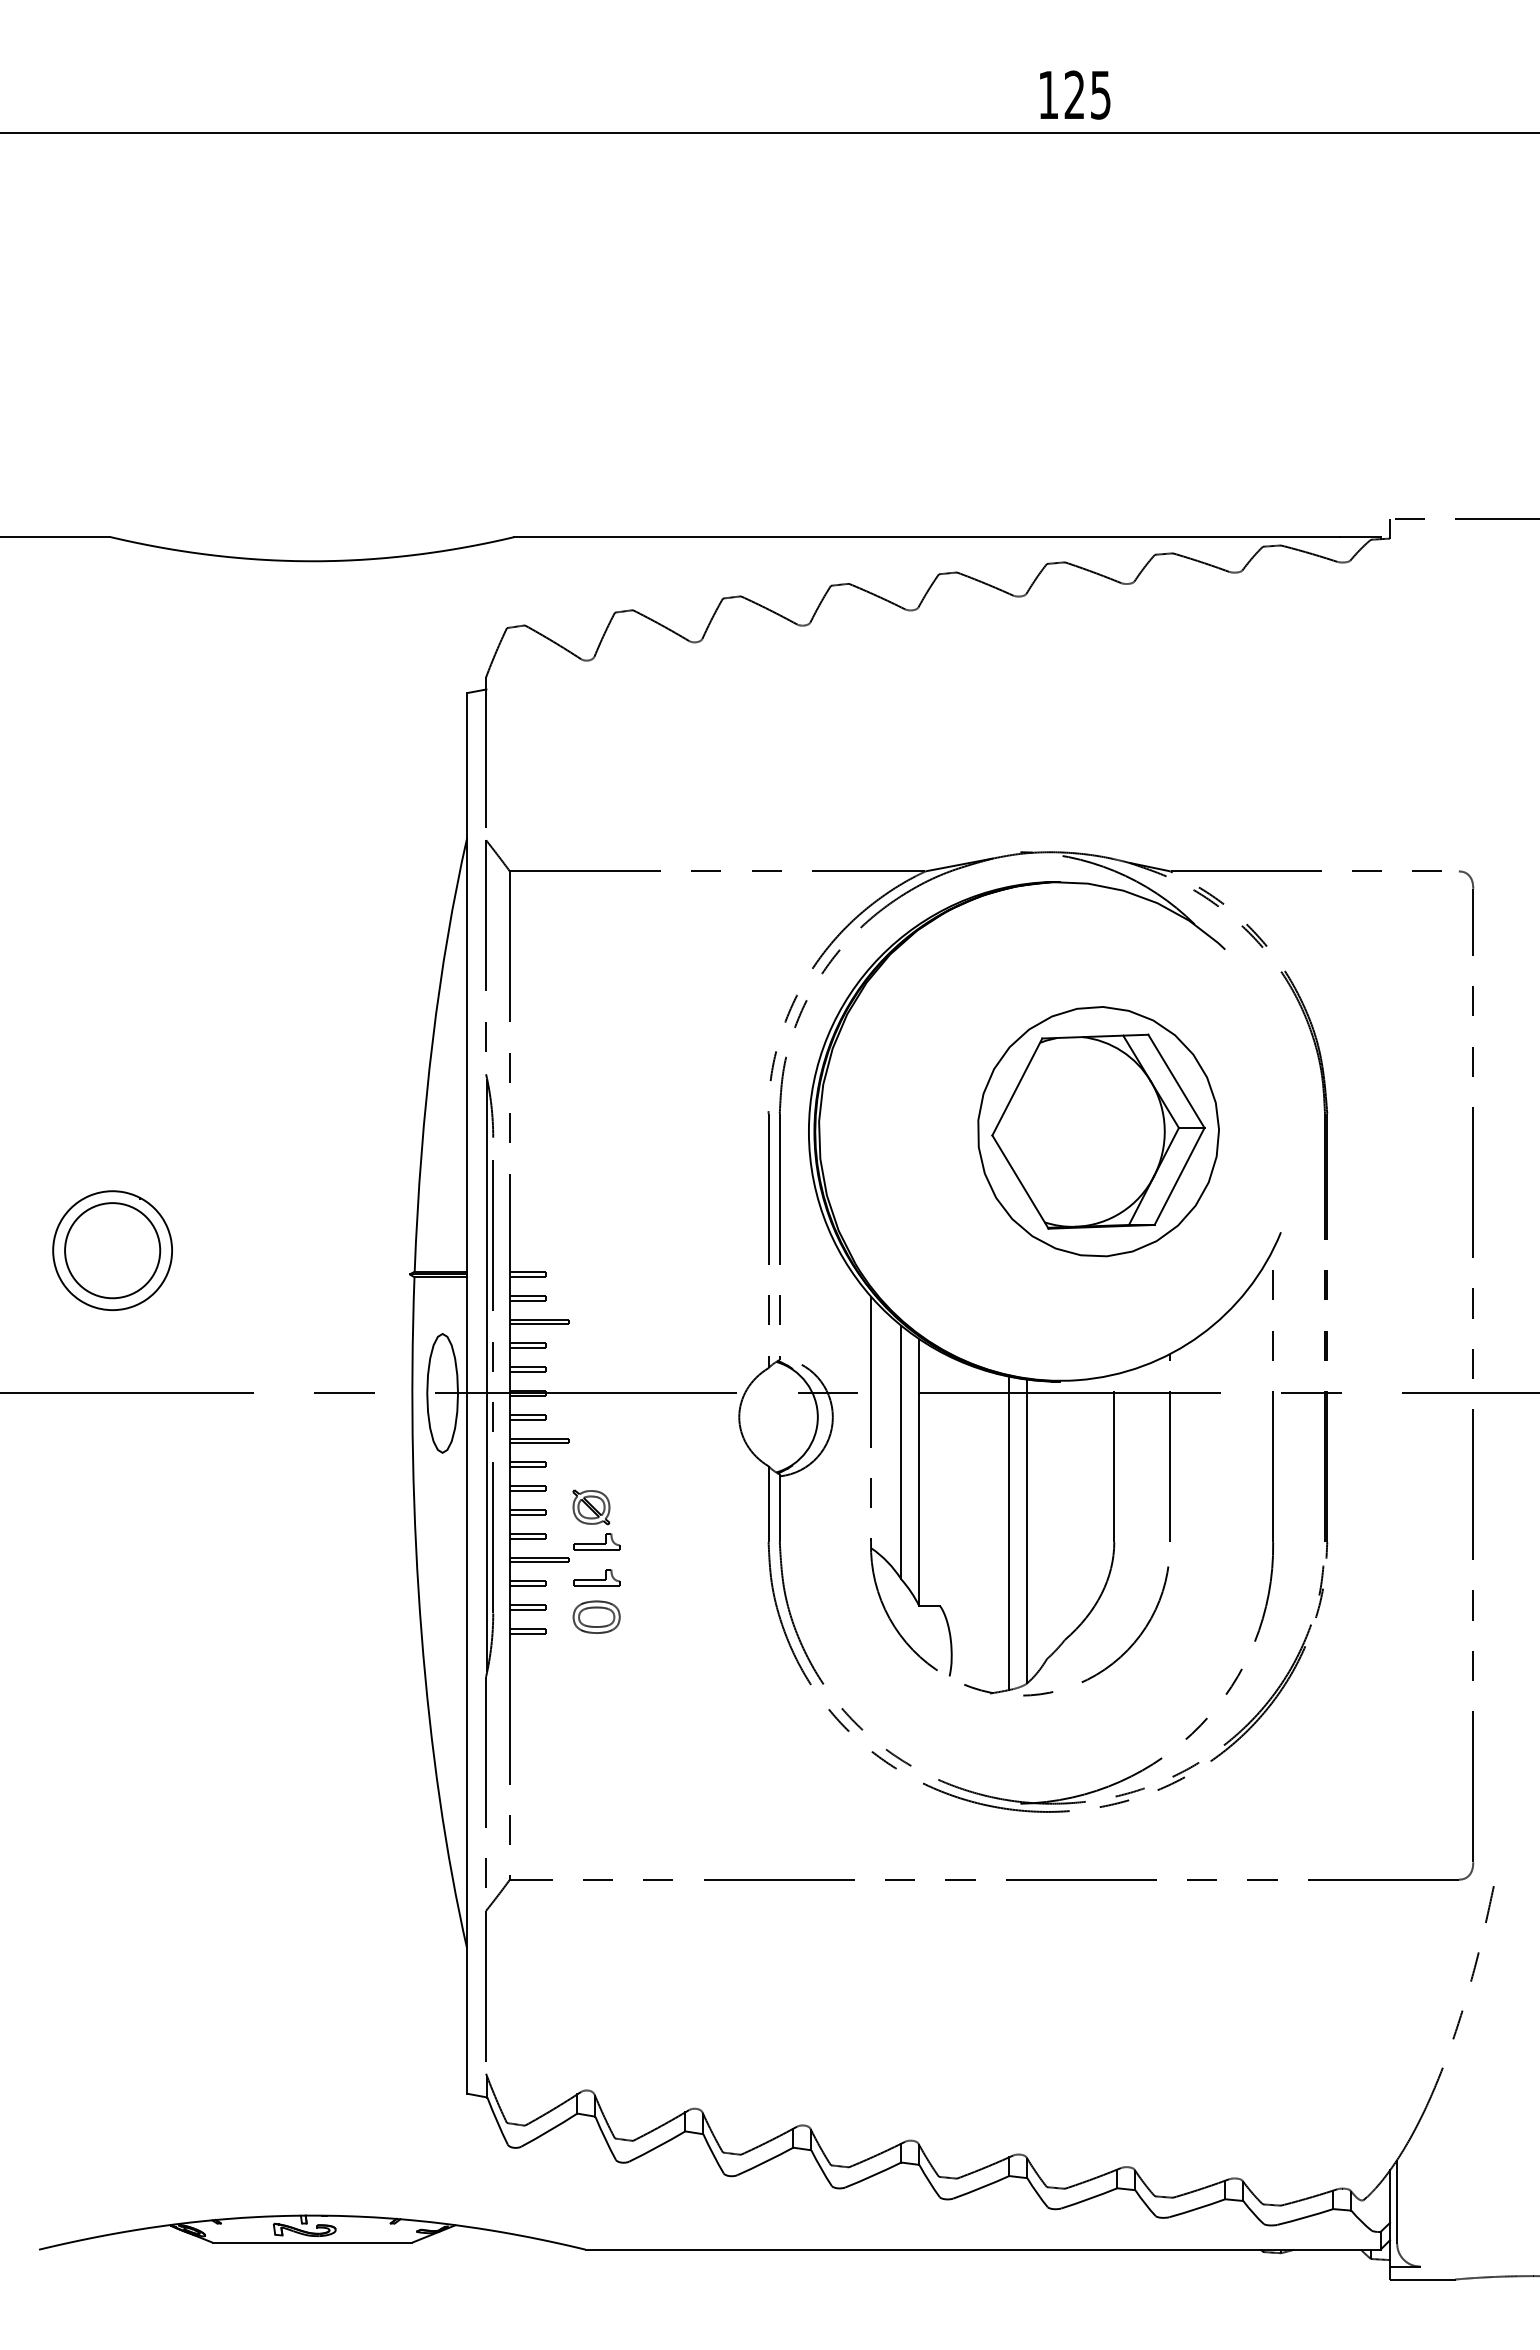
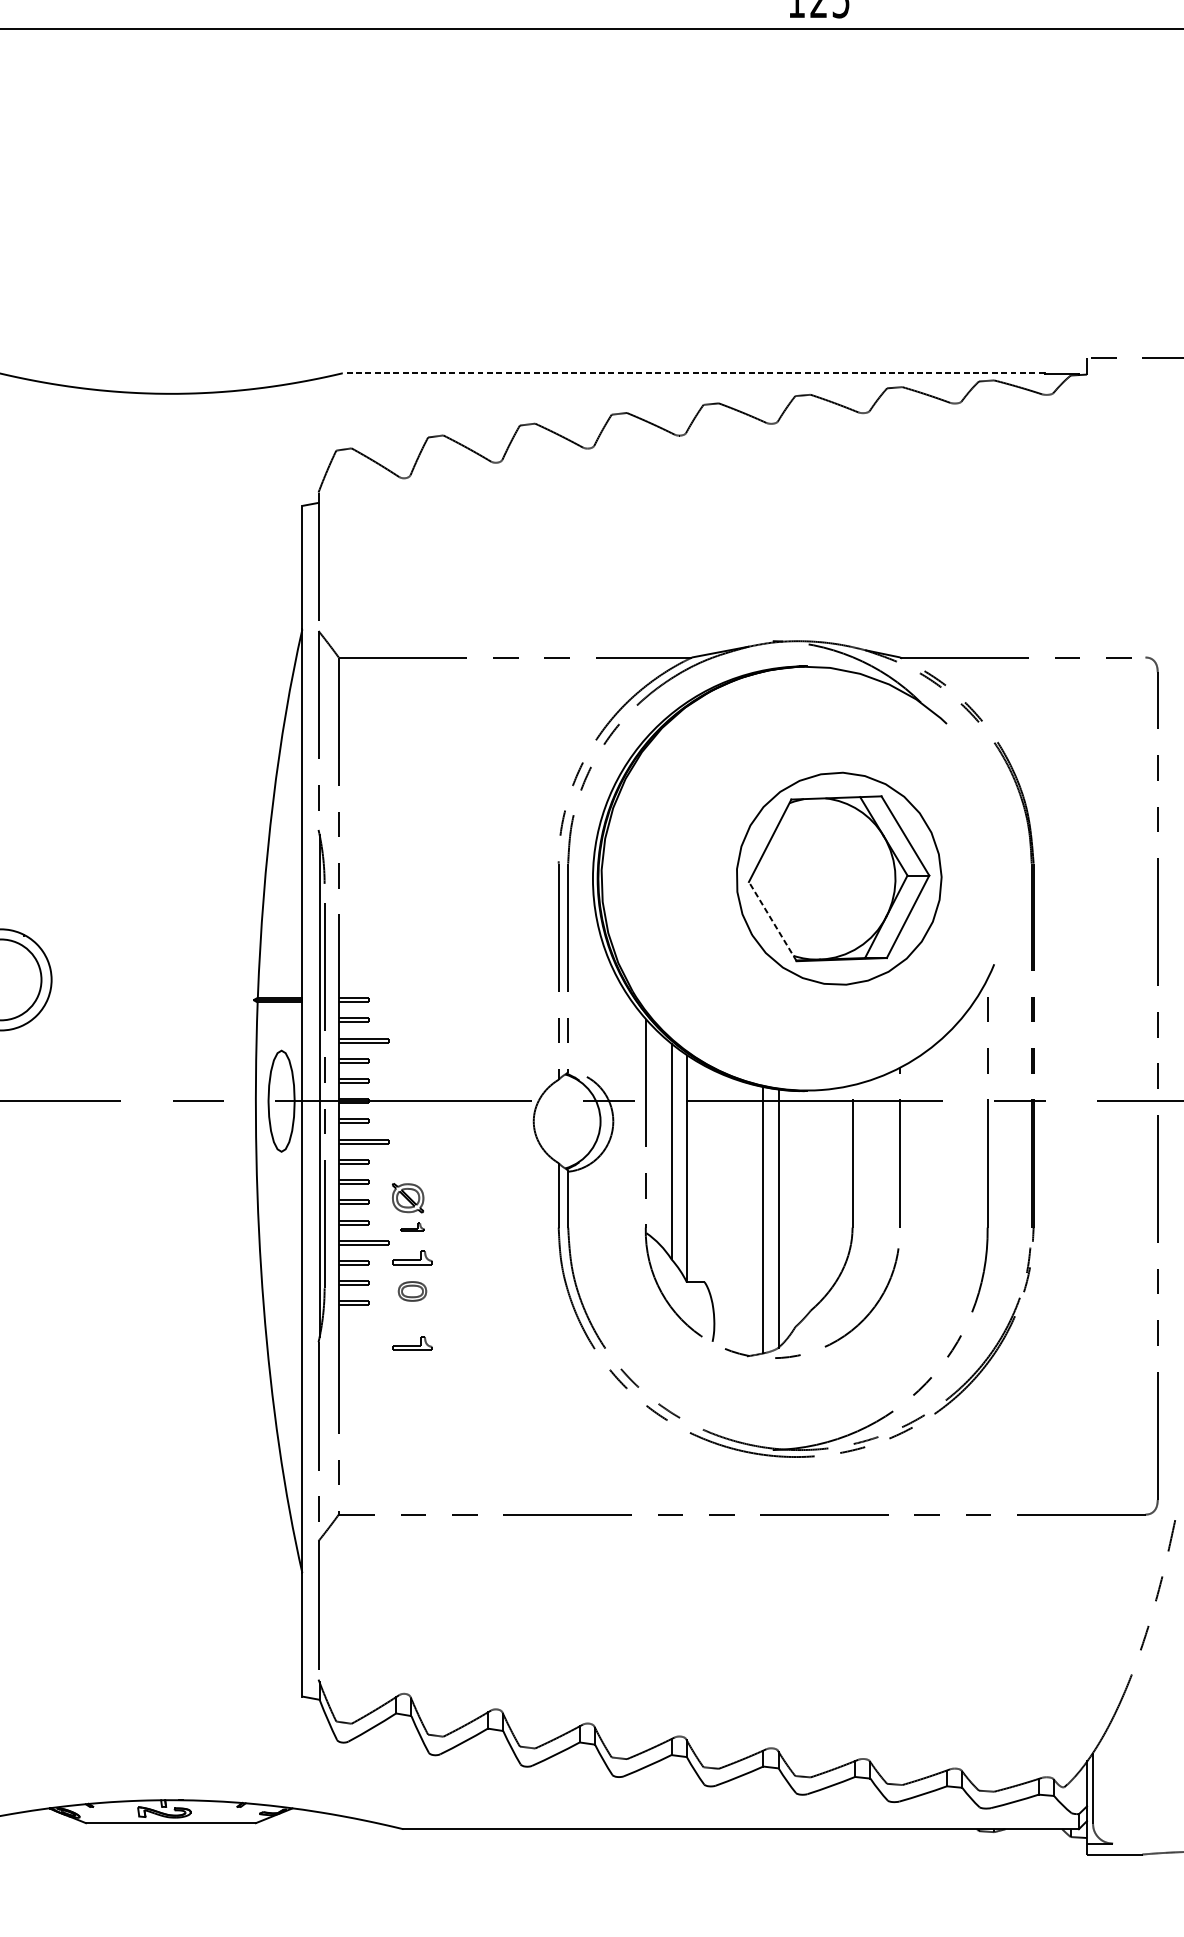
line: (927, 537) -> (693, 373), solid -> dashed
line: (1020, 1181) -> (772, 921), solid -> dashed
part: (596, 1541) -> (412, 1227), size x0.6
part: (596, 1616) -> (412, 1290), size x0.7
part: (596, 1678) -> (412, 1343), added

